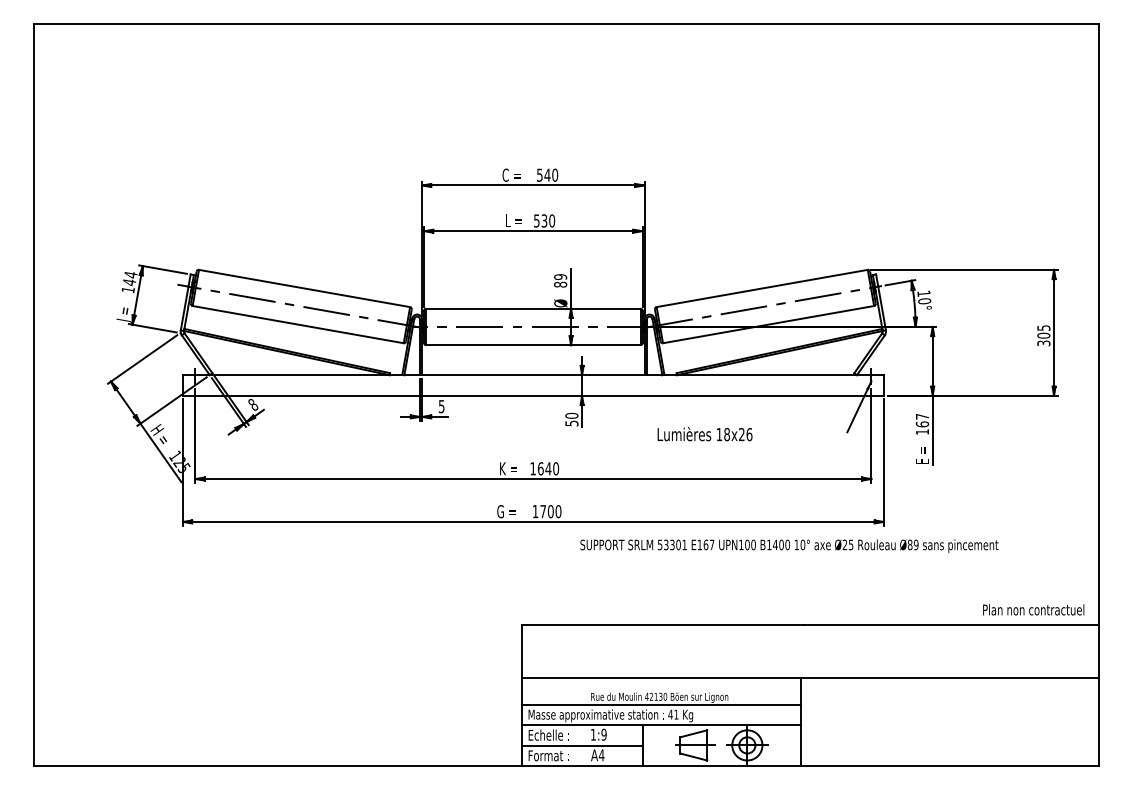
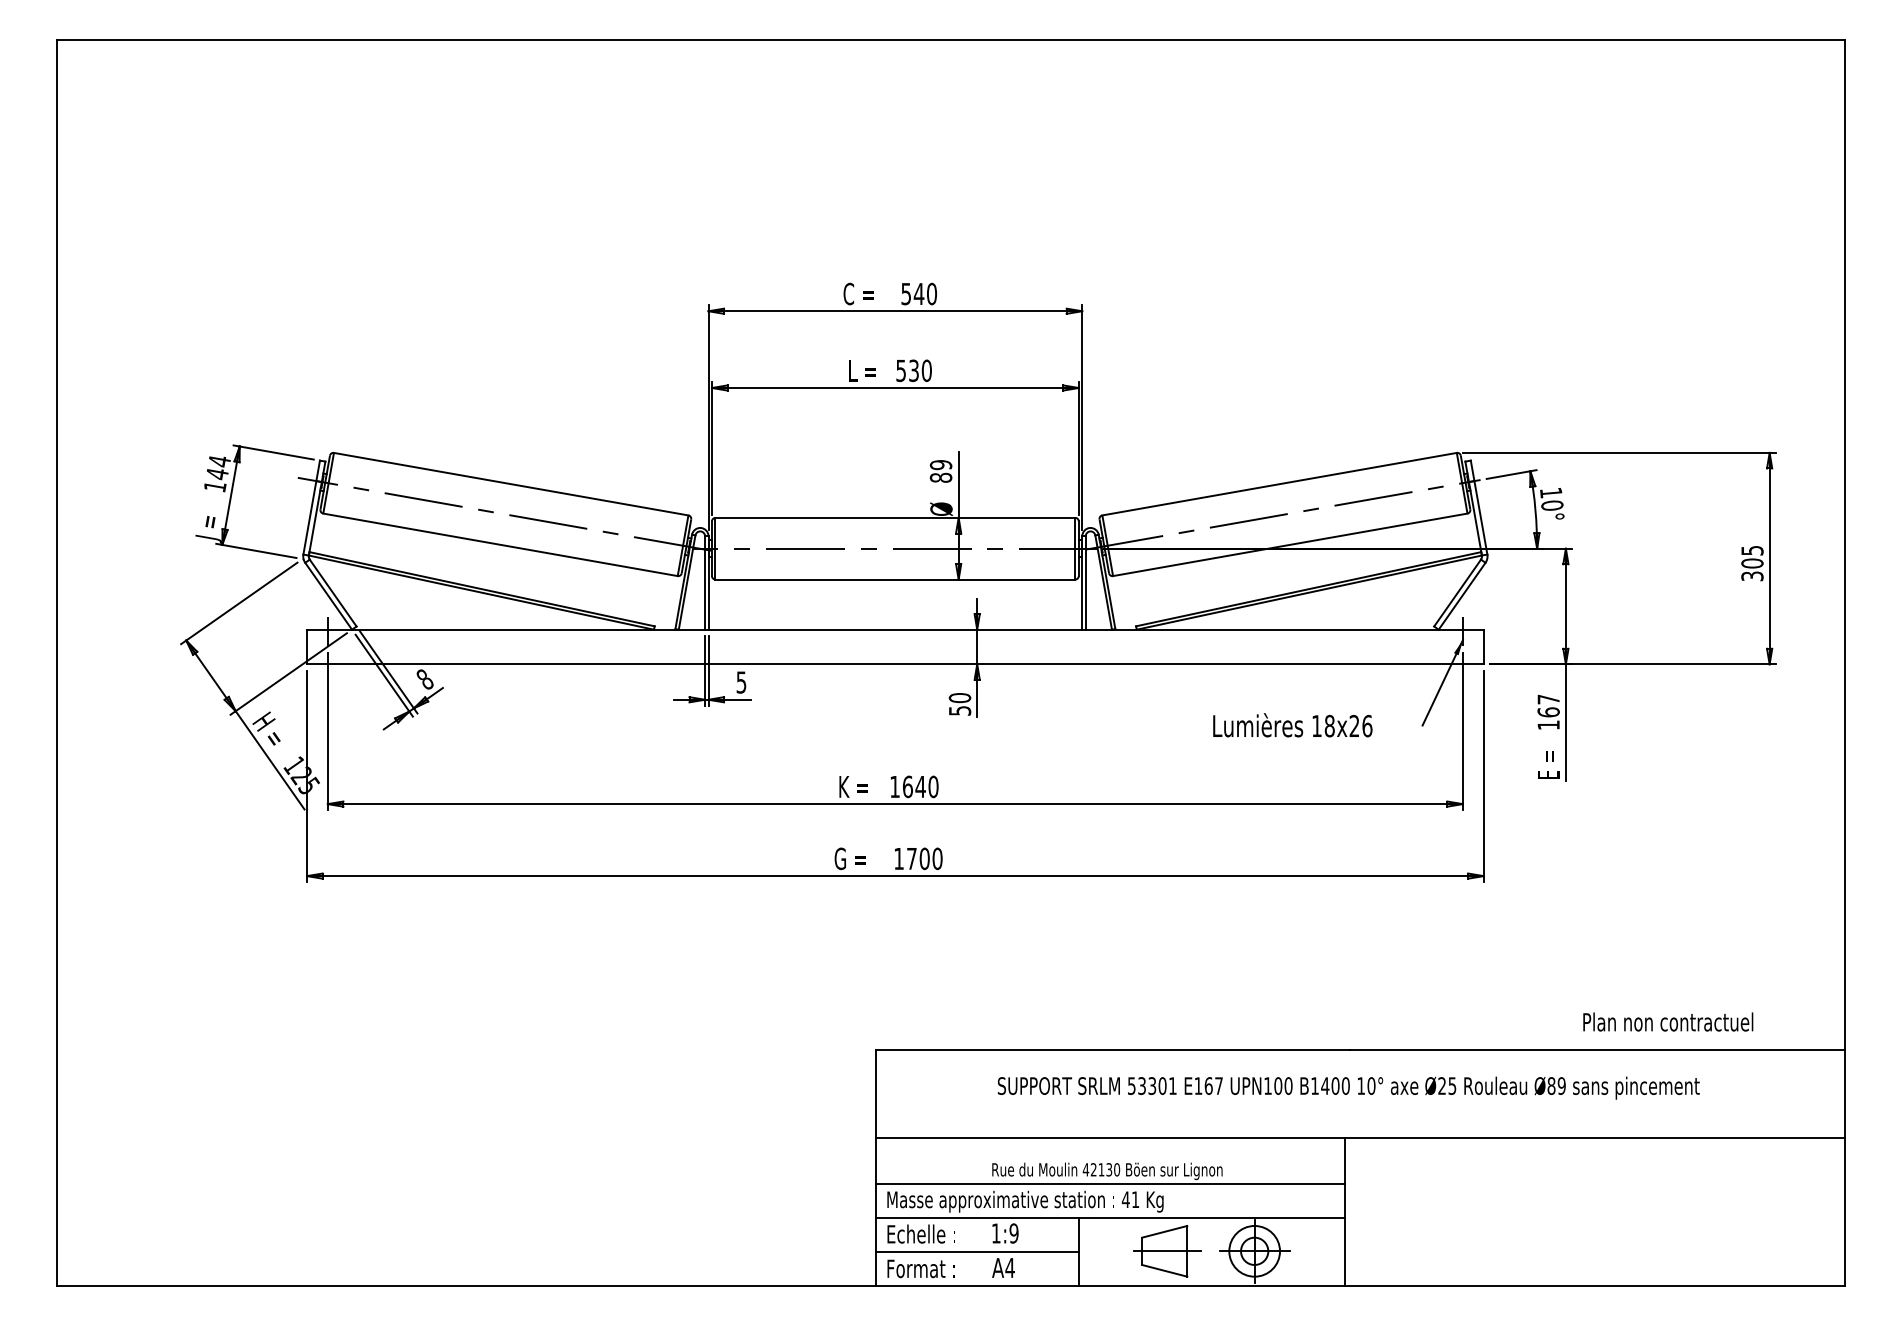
text: (704, 433) -> (1291, 724), moved
text: (789, 545) -> (1348, 1086), moved
text: (1033, 609) -> (1667, 1021), moved

